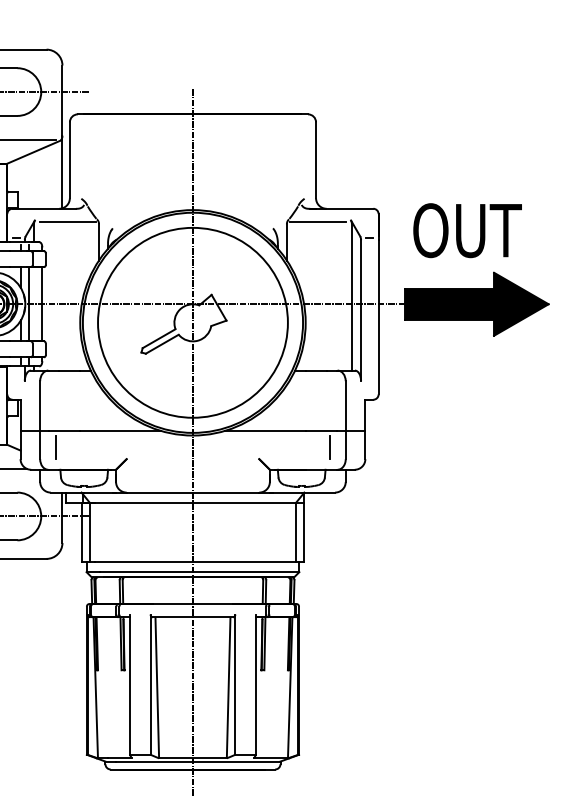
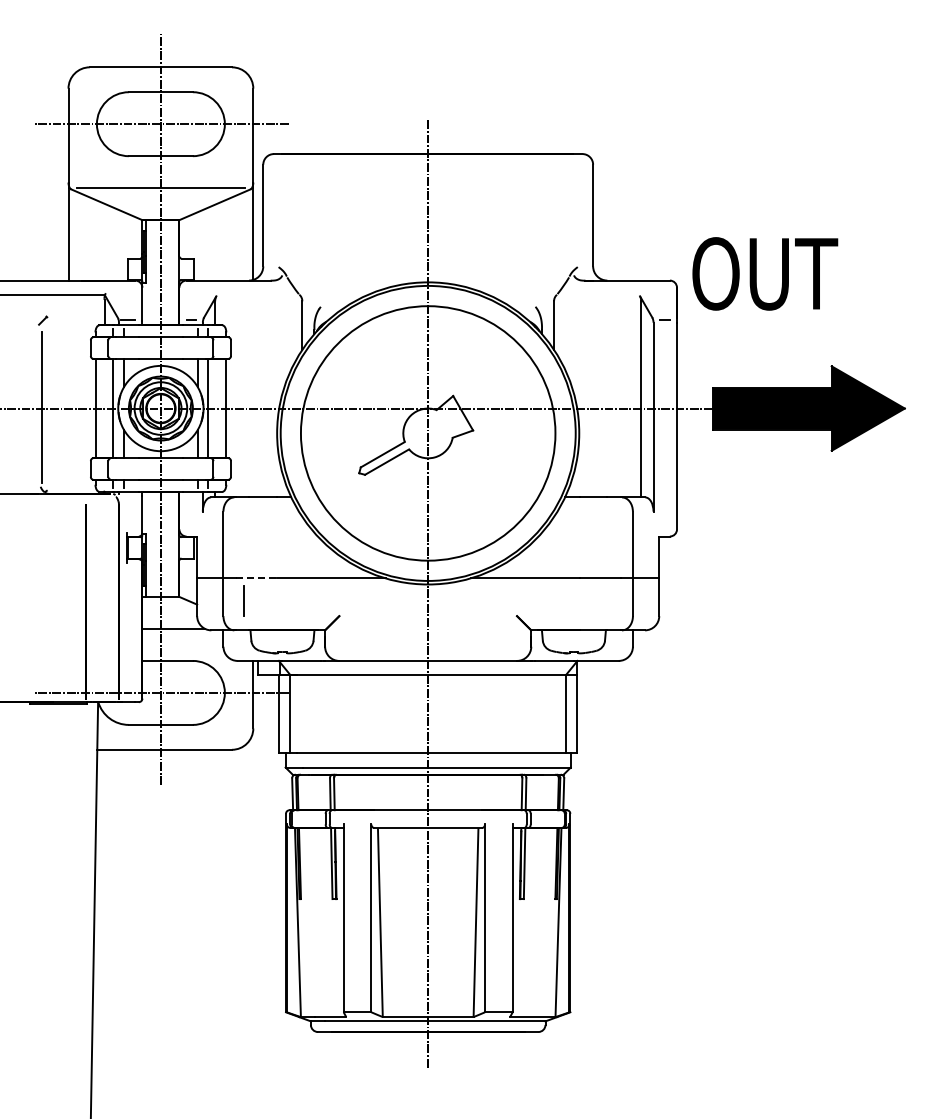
line: (67, 222) -> (260, 298), removed
line: (317, 222) -> (595, 298), removed
text: (467, 230) -> (765, 273), moved
line: (64, 431) -> (256, 578), solid -> dashed
line: (330, 447) -> (612, 600), removed

